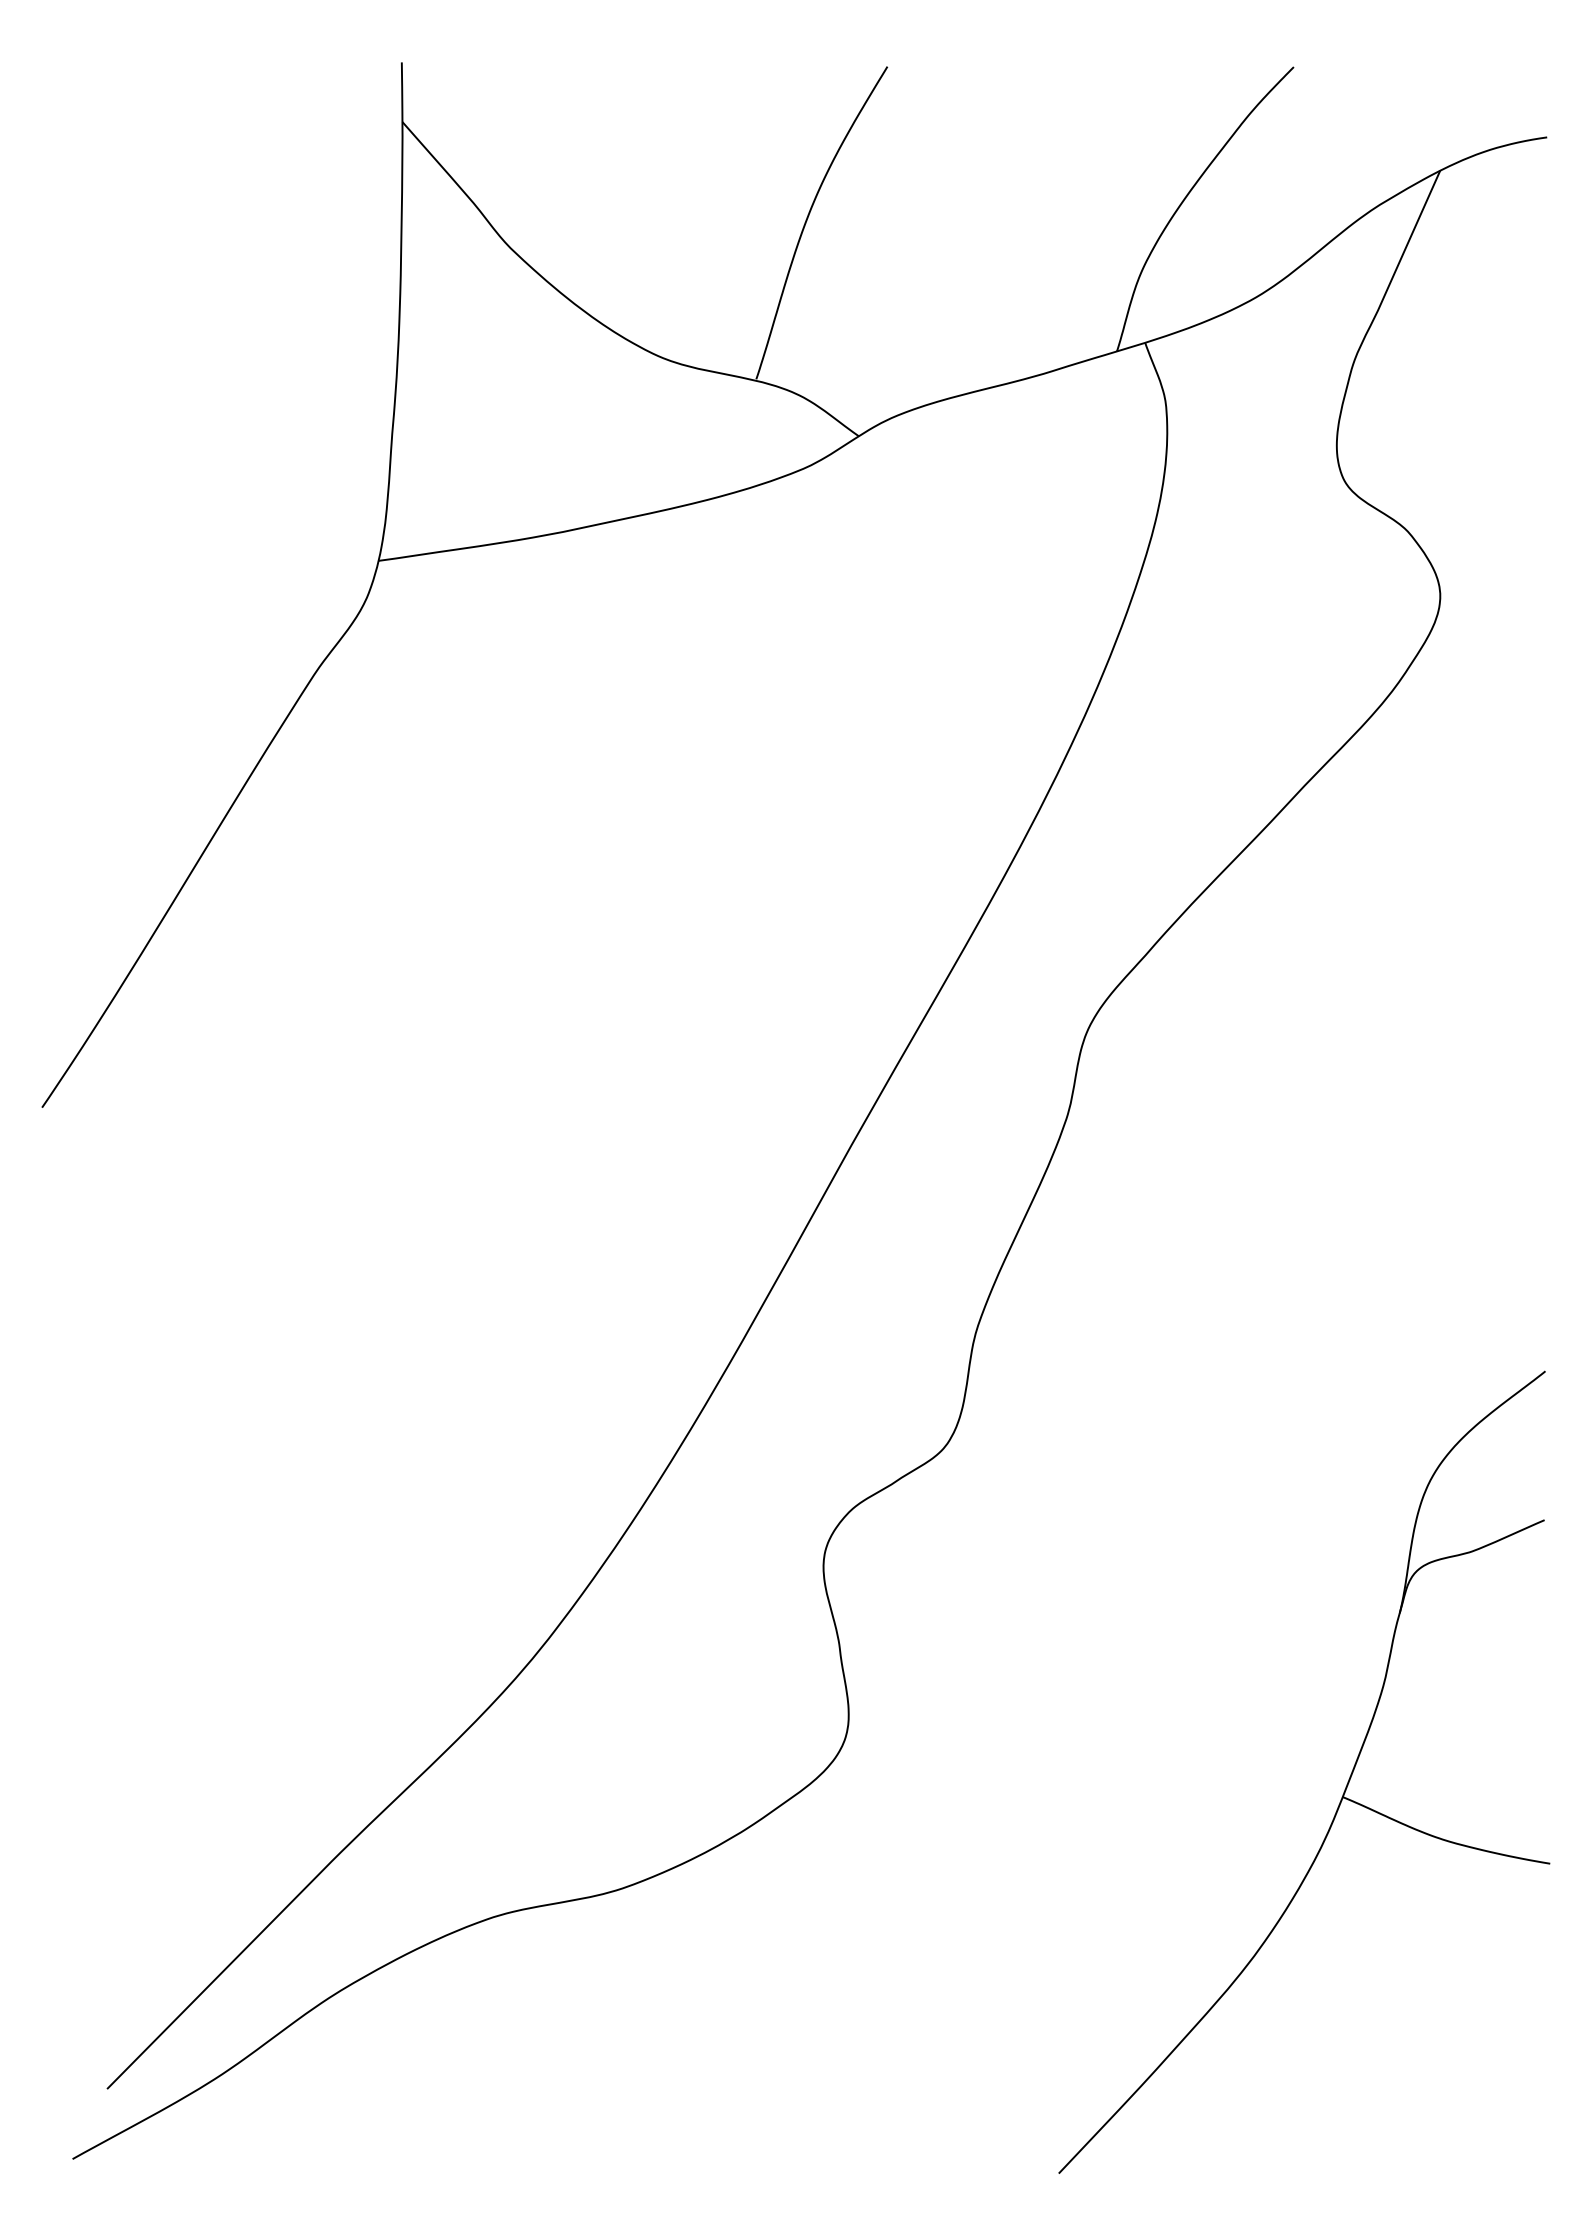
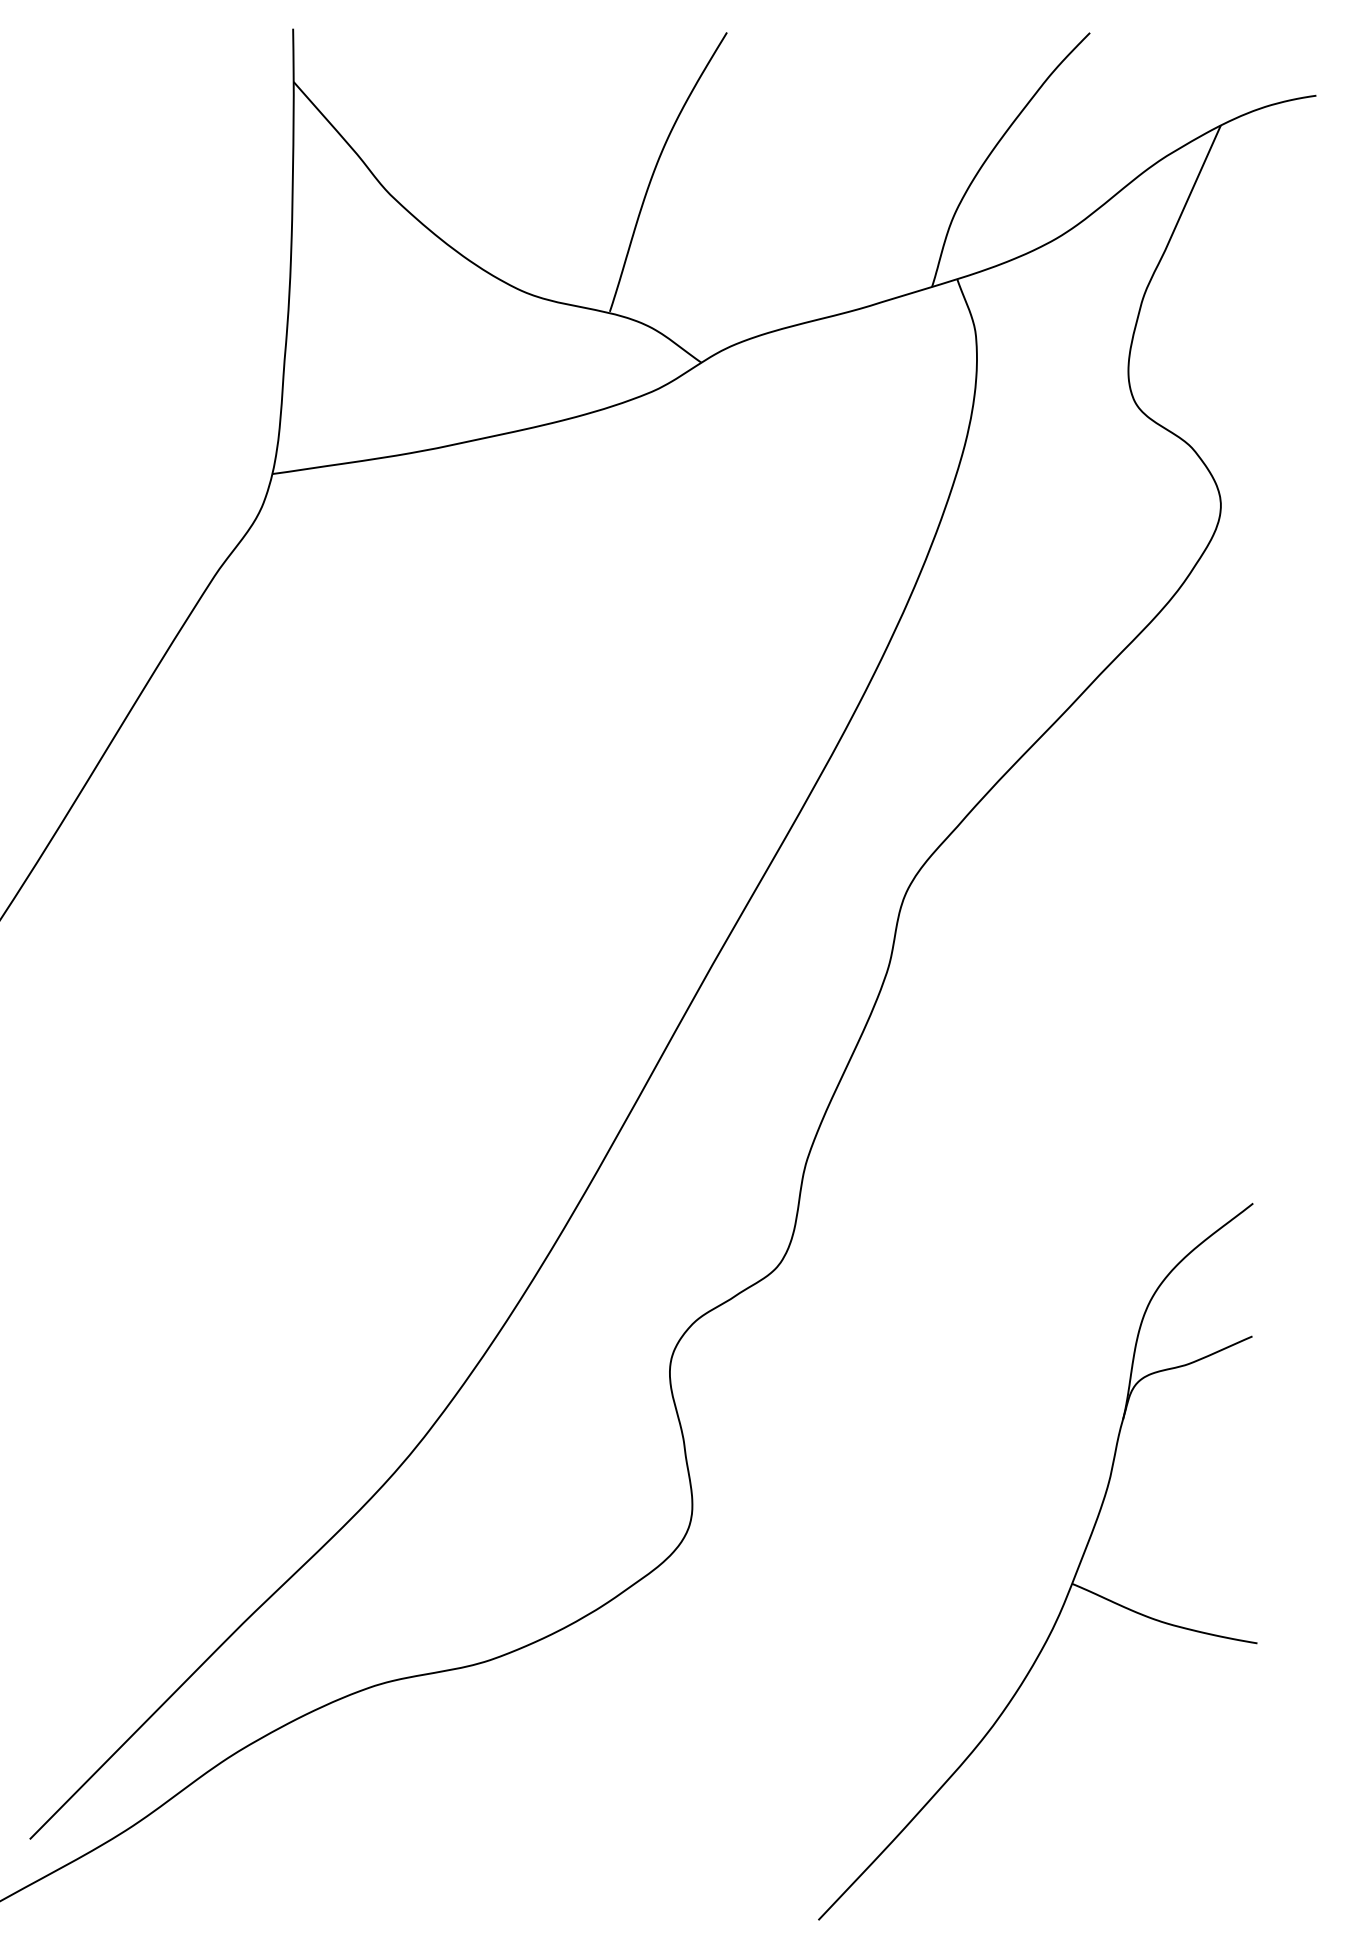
part: (1345, 1786) -> (1074, 1574), moved

